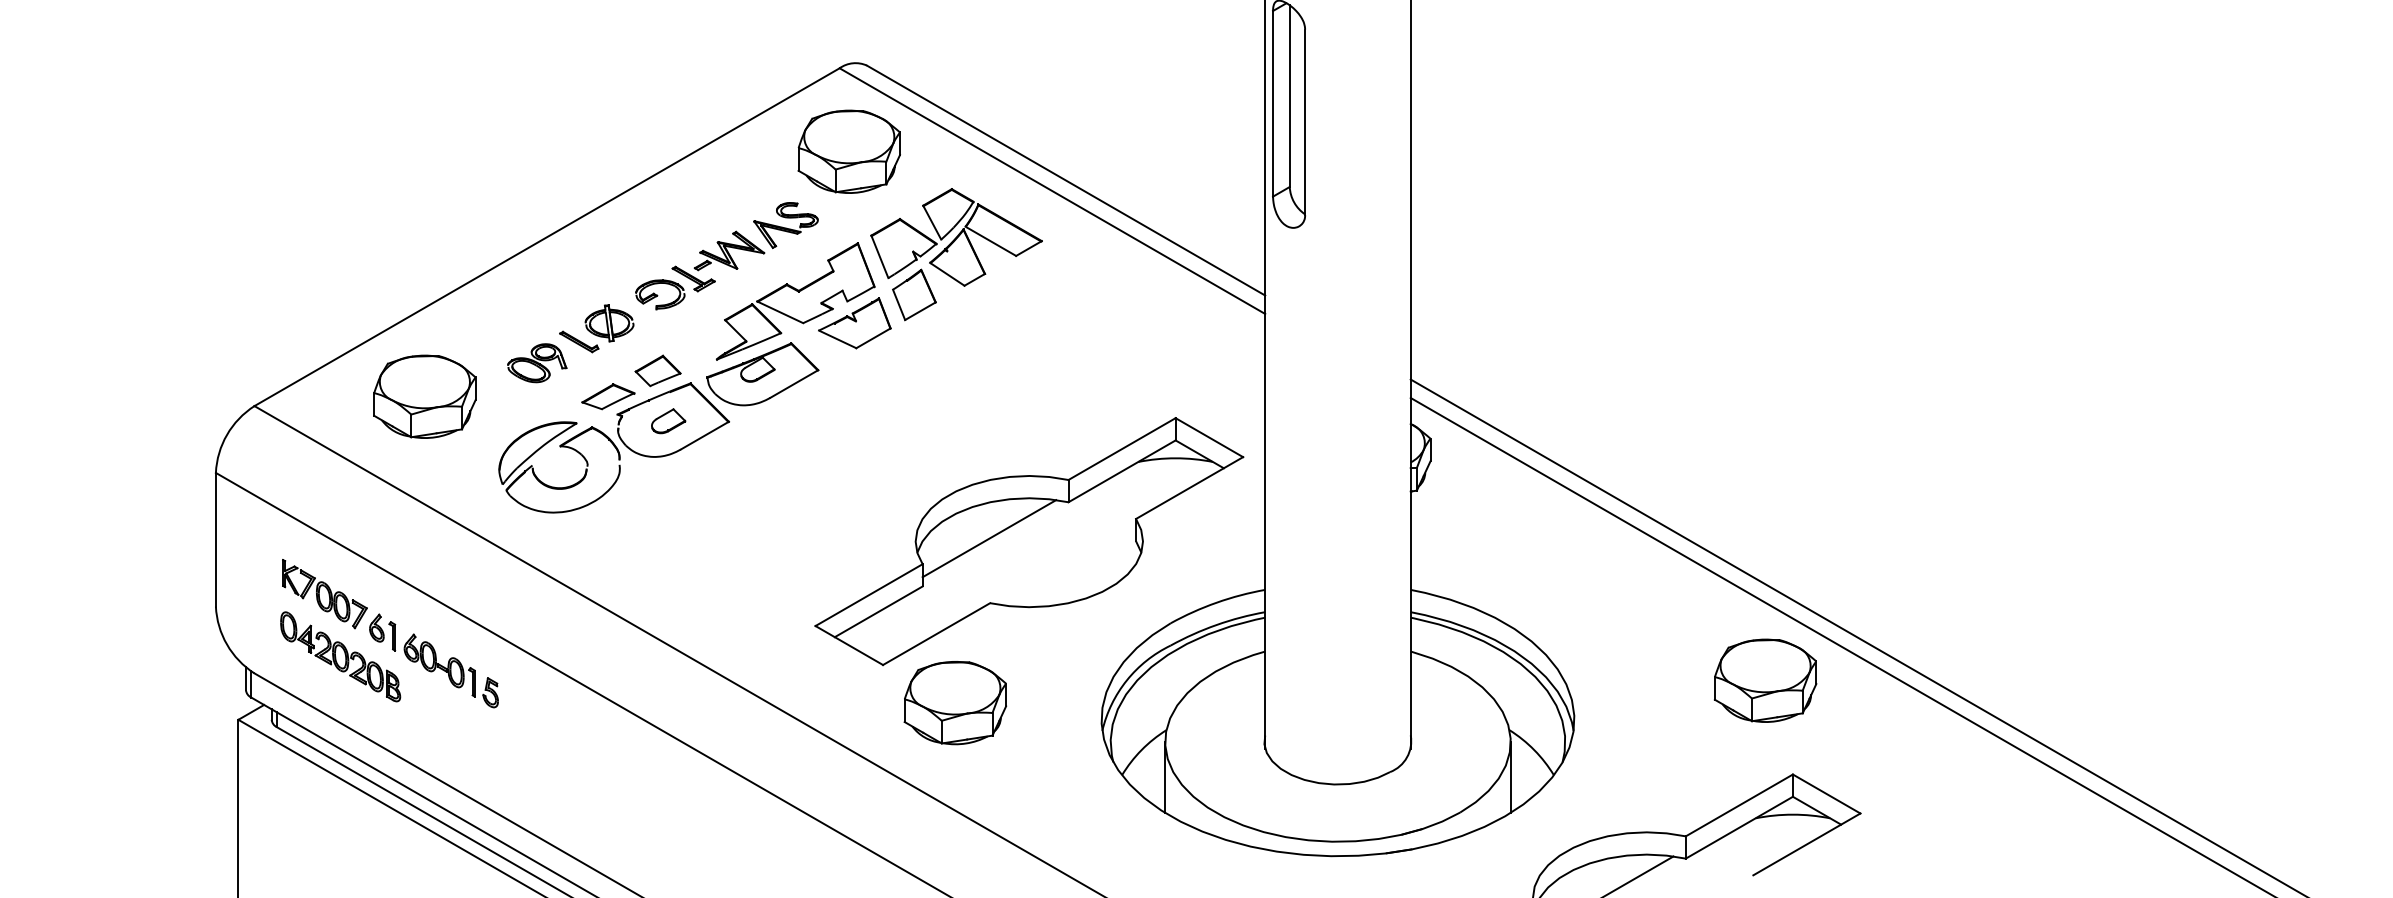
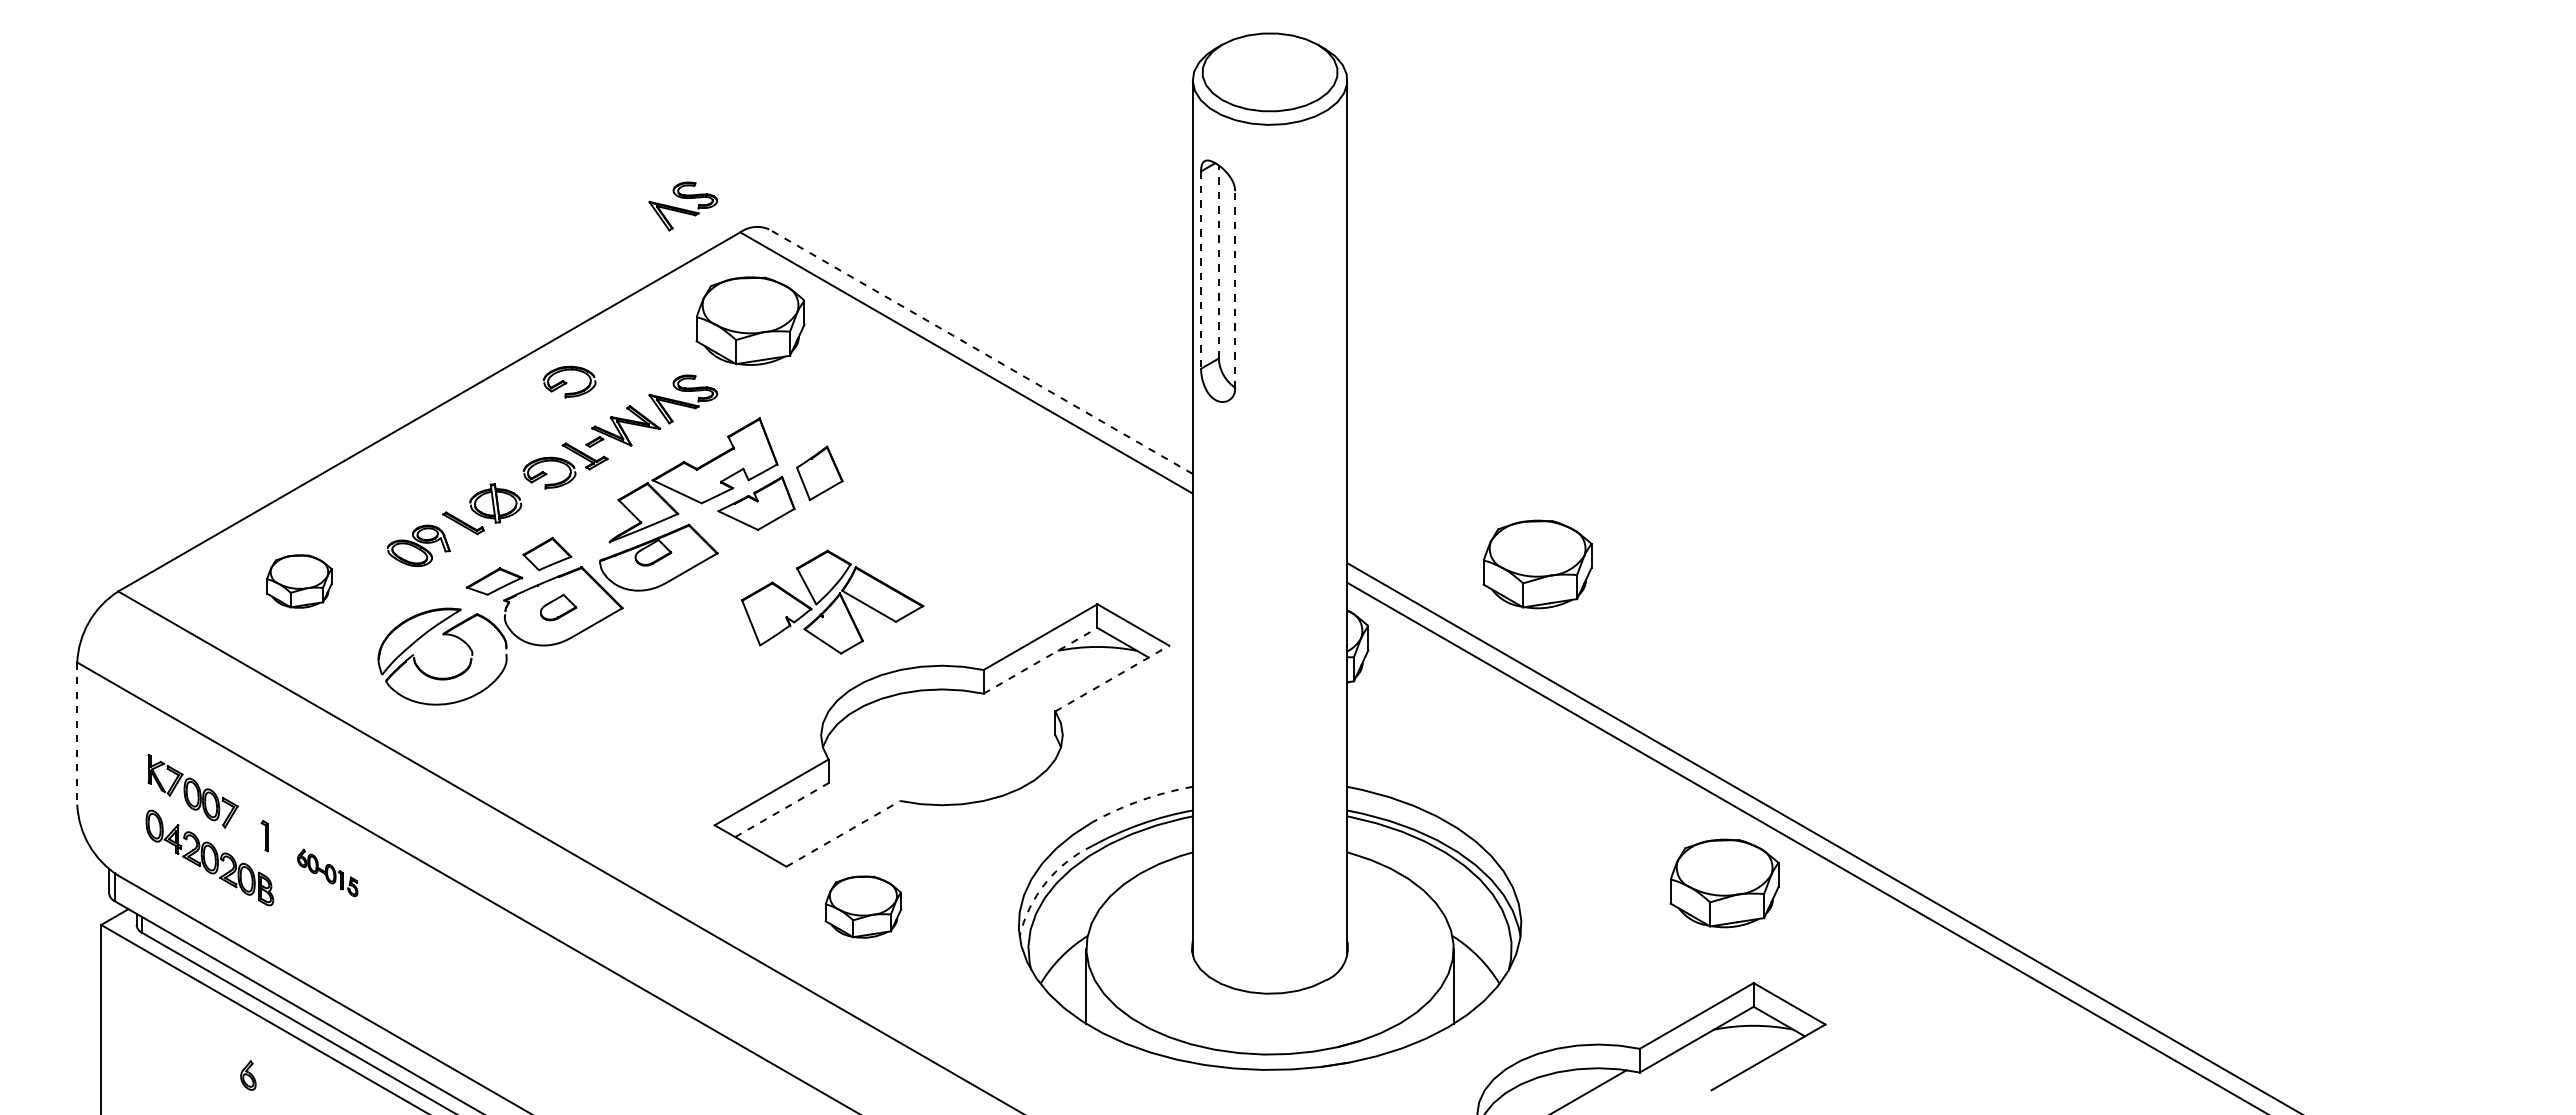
part: (786, 43) -> (683, 206), added
line: (1289, 96) -> (1218, 262), solid -> dashed
line: (1273, 104) -> (1201, 270), solid -> dashed
line: (1305, 122) -> (1235, 289), solid -> dashed
line: (1065, 180) -> (980, 351), solid -> dashed
part: (678, 208) -> (569, 381), added
part: (956, 236) -> (832, 601), moved
part: (1589, 380) -> (1537, 564), added
part: (424, 396) -> (299, 581), size x0.6
line: (1122, 471) -> (1040, 660), solid -> dashed
line: (1189, 487) -> (1112, 678), solid -> dashed
line: (989, 538) -> (899, 732), removed
line: (216, 540) -> (77, 734), solid -> dashed
arc: (1217, 602) -> (1141, 800), solid -> dashed
line: (878, 612) -> (781, 810), solid -> dashed
part: (376, 628) -> (248, 1075), moved
line: (936, 633) -> (843, 833), solid -> dashed
part: (451, 670) -> (327, 872), size x0.6
arc: (1126, 680) -> (1045, 883), solid -> dashed
part: (955, 702) -> (863, 906), size x0.7

